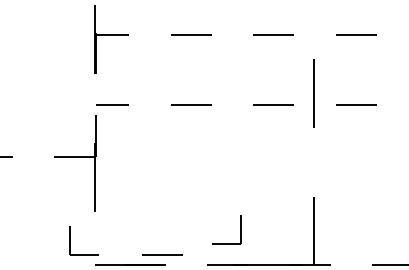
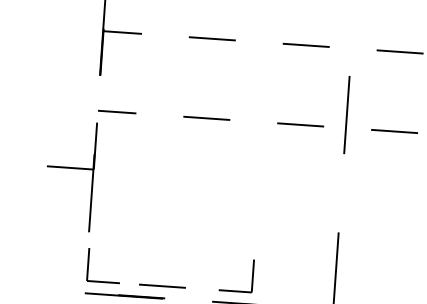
part: (240, 229) -> (252, 276), moved
part: (70, 240) -> (88, 265), moved

